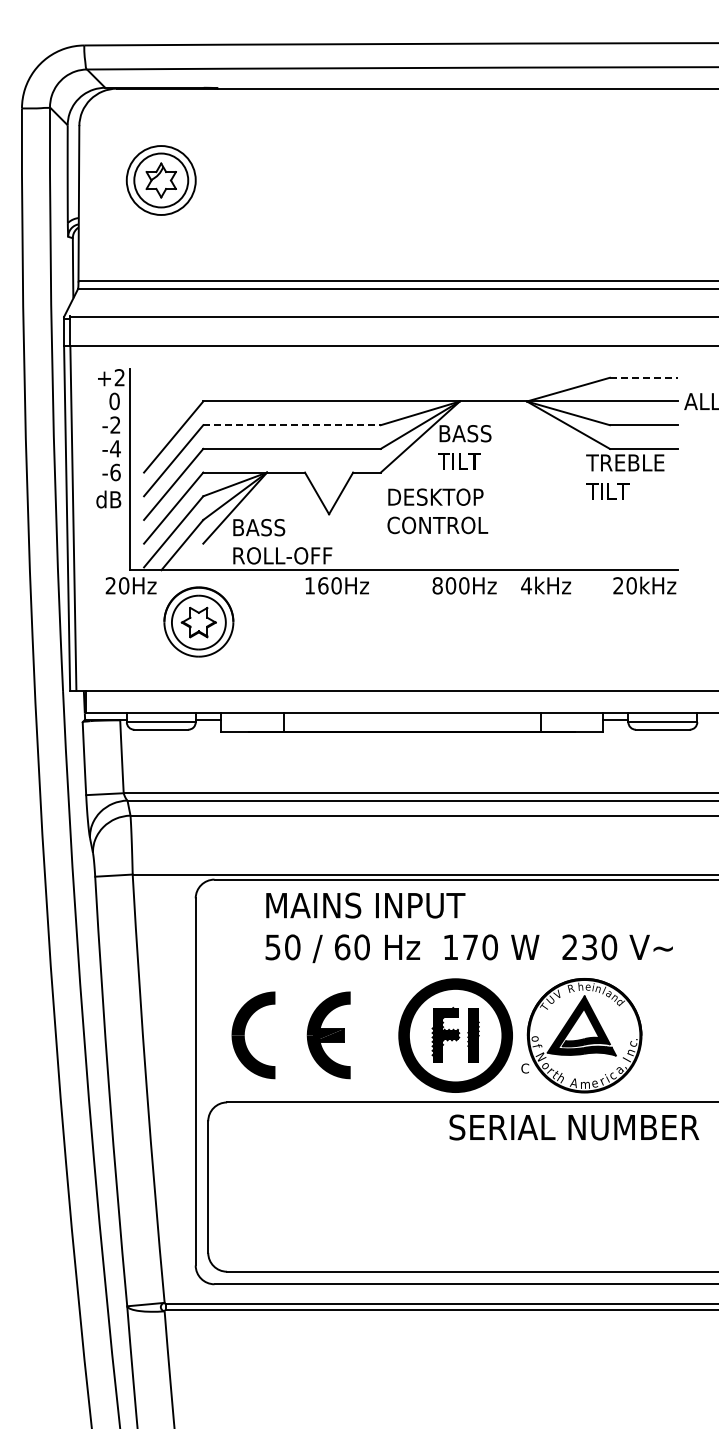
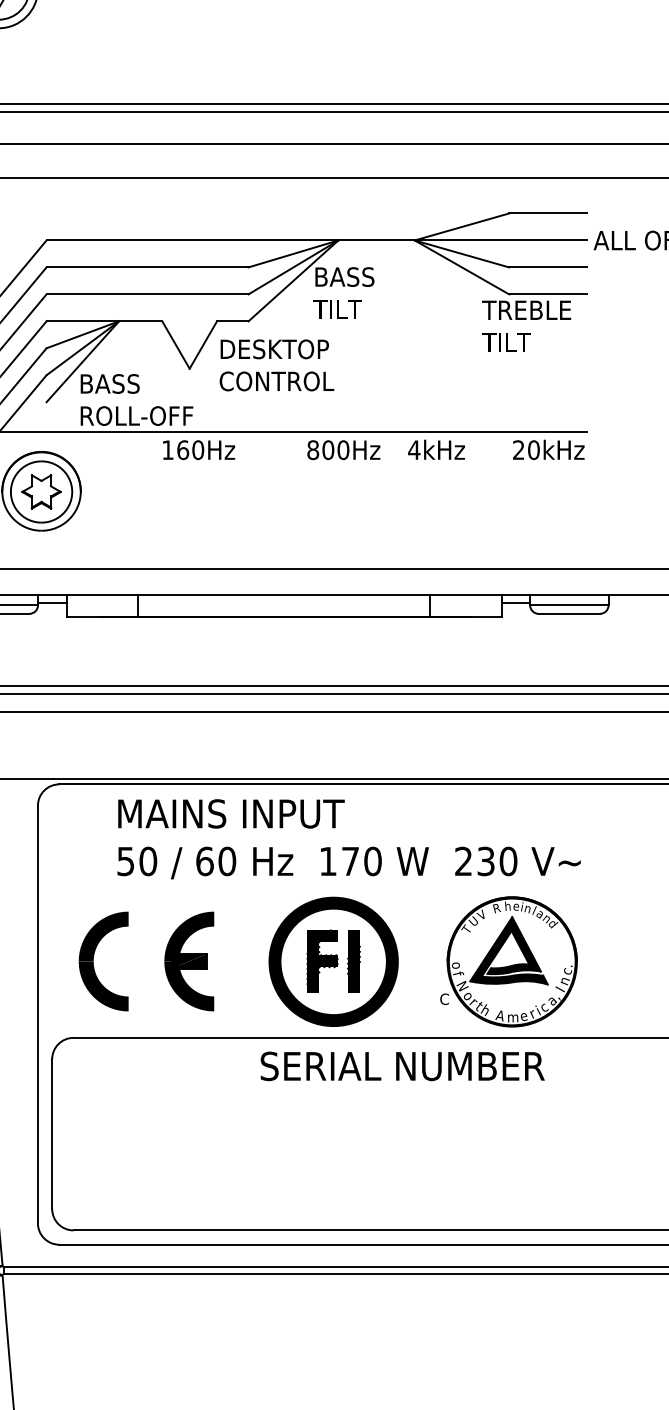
line: (644, 377) -> (548, 213), dashed -> solid
line: (292, 425) -> (148, 267), dashed -> solid
text: (437, 511) -> (276, 365), moved
part: (581, 1035) -> (508, 961), moved
text: (574, 1127) -> (402, 1066), moved

